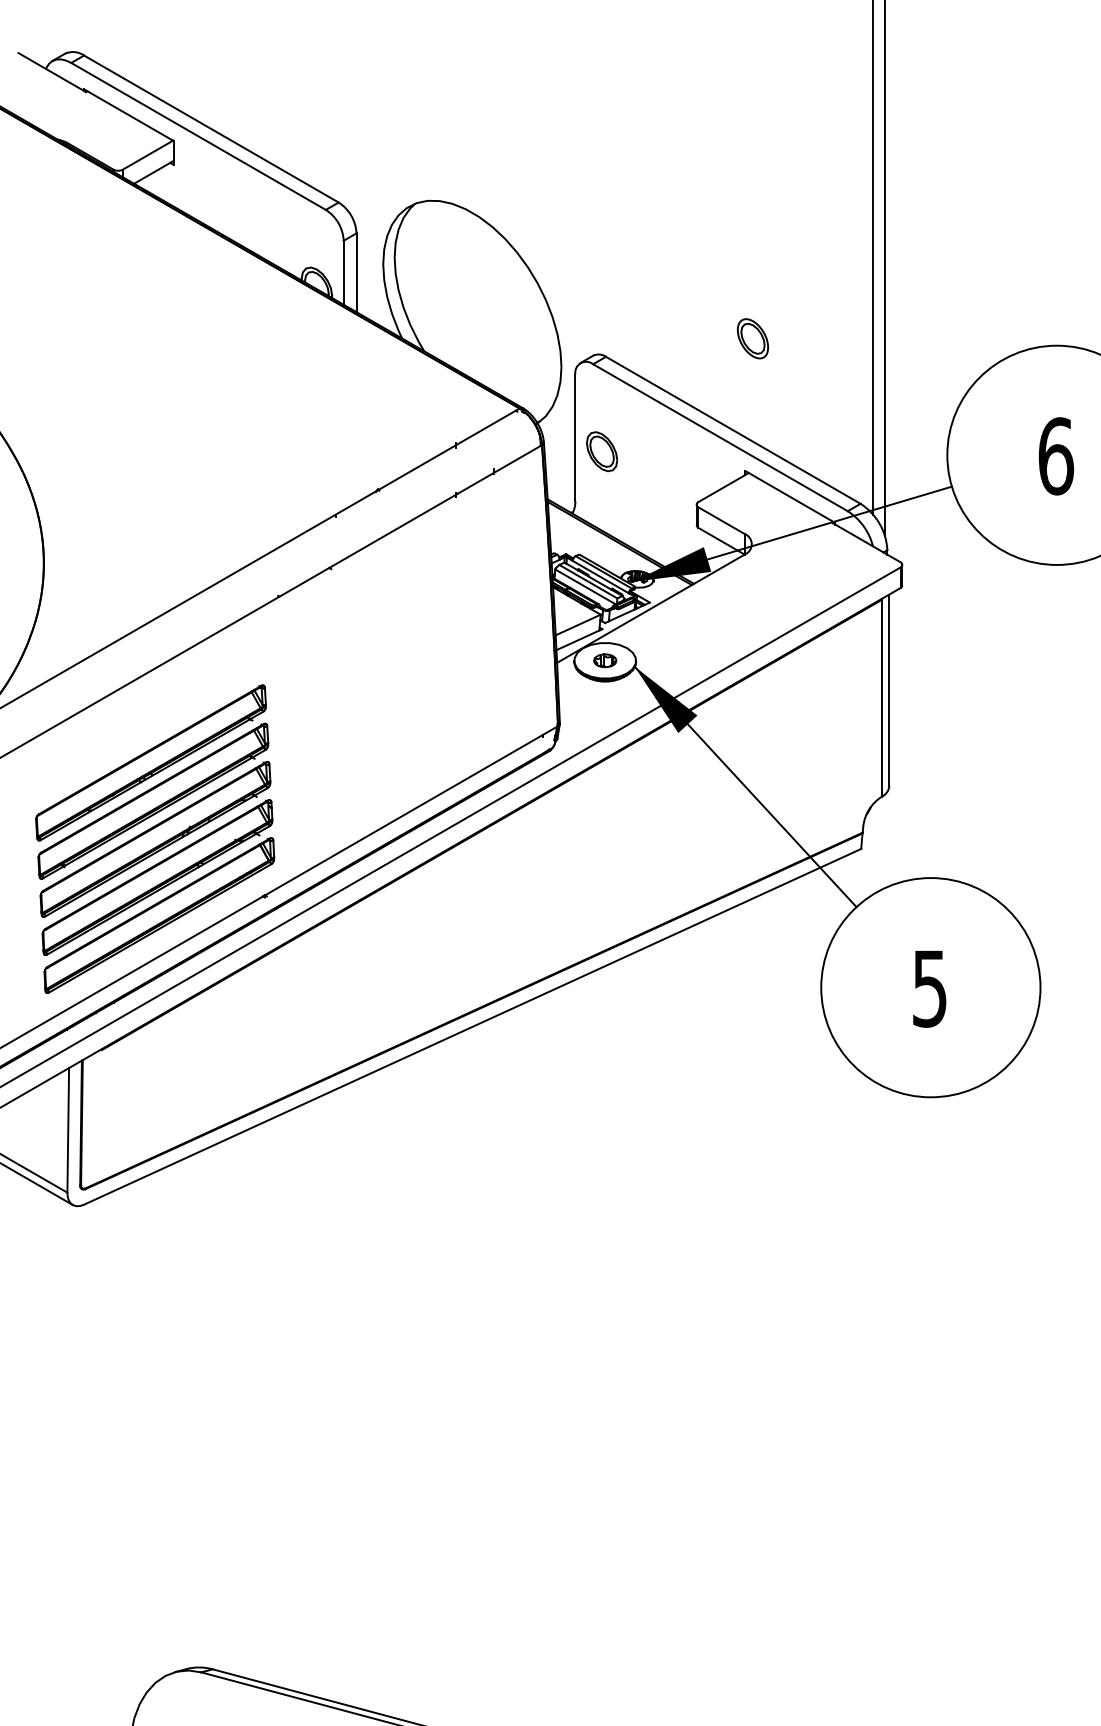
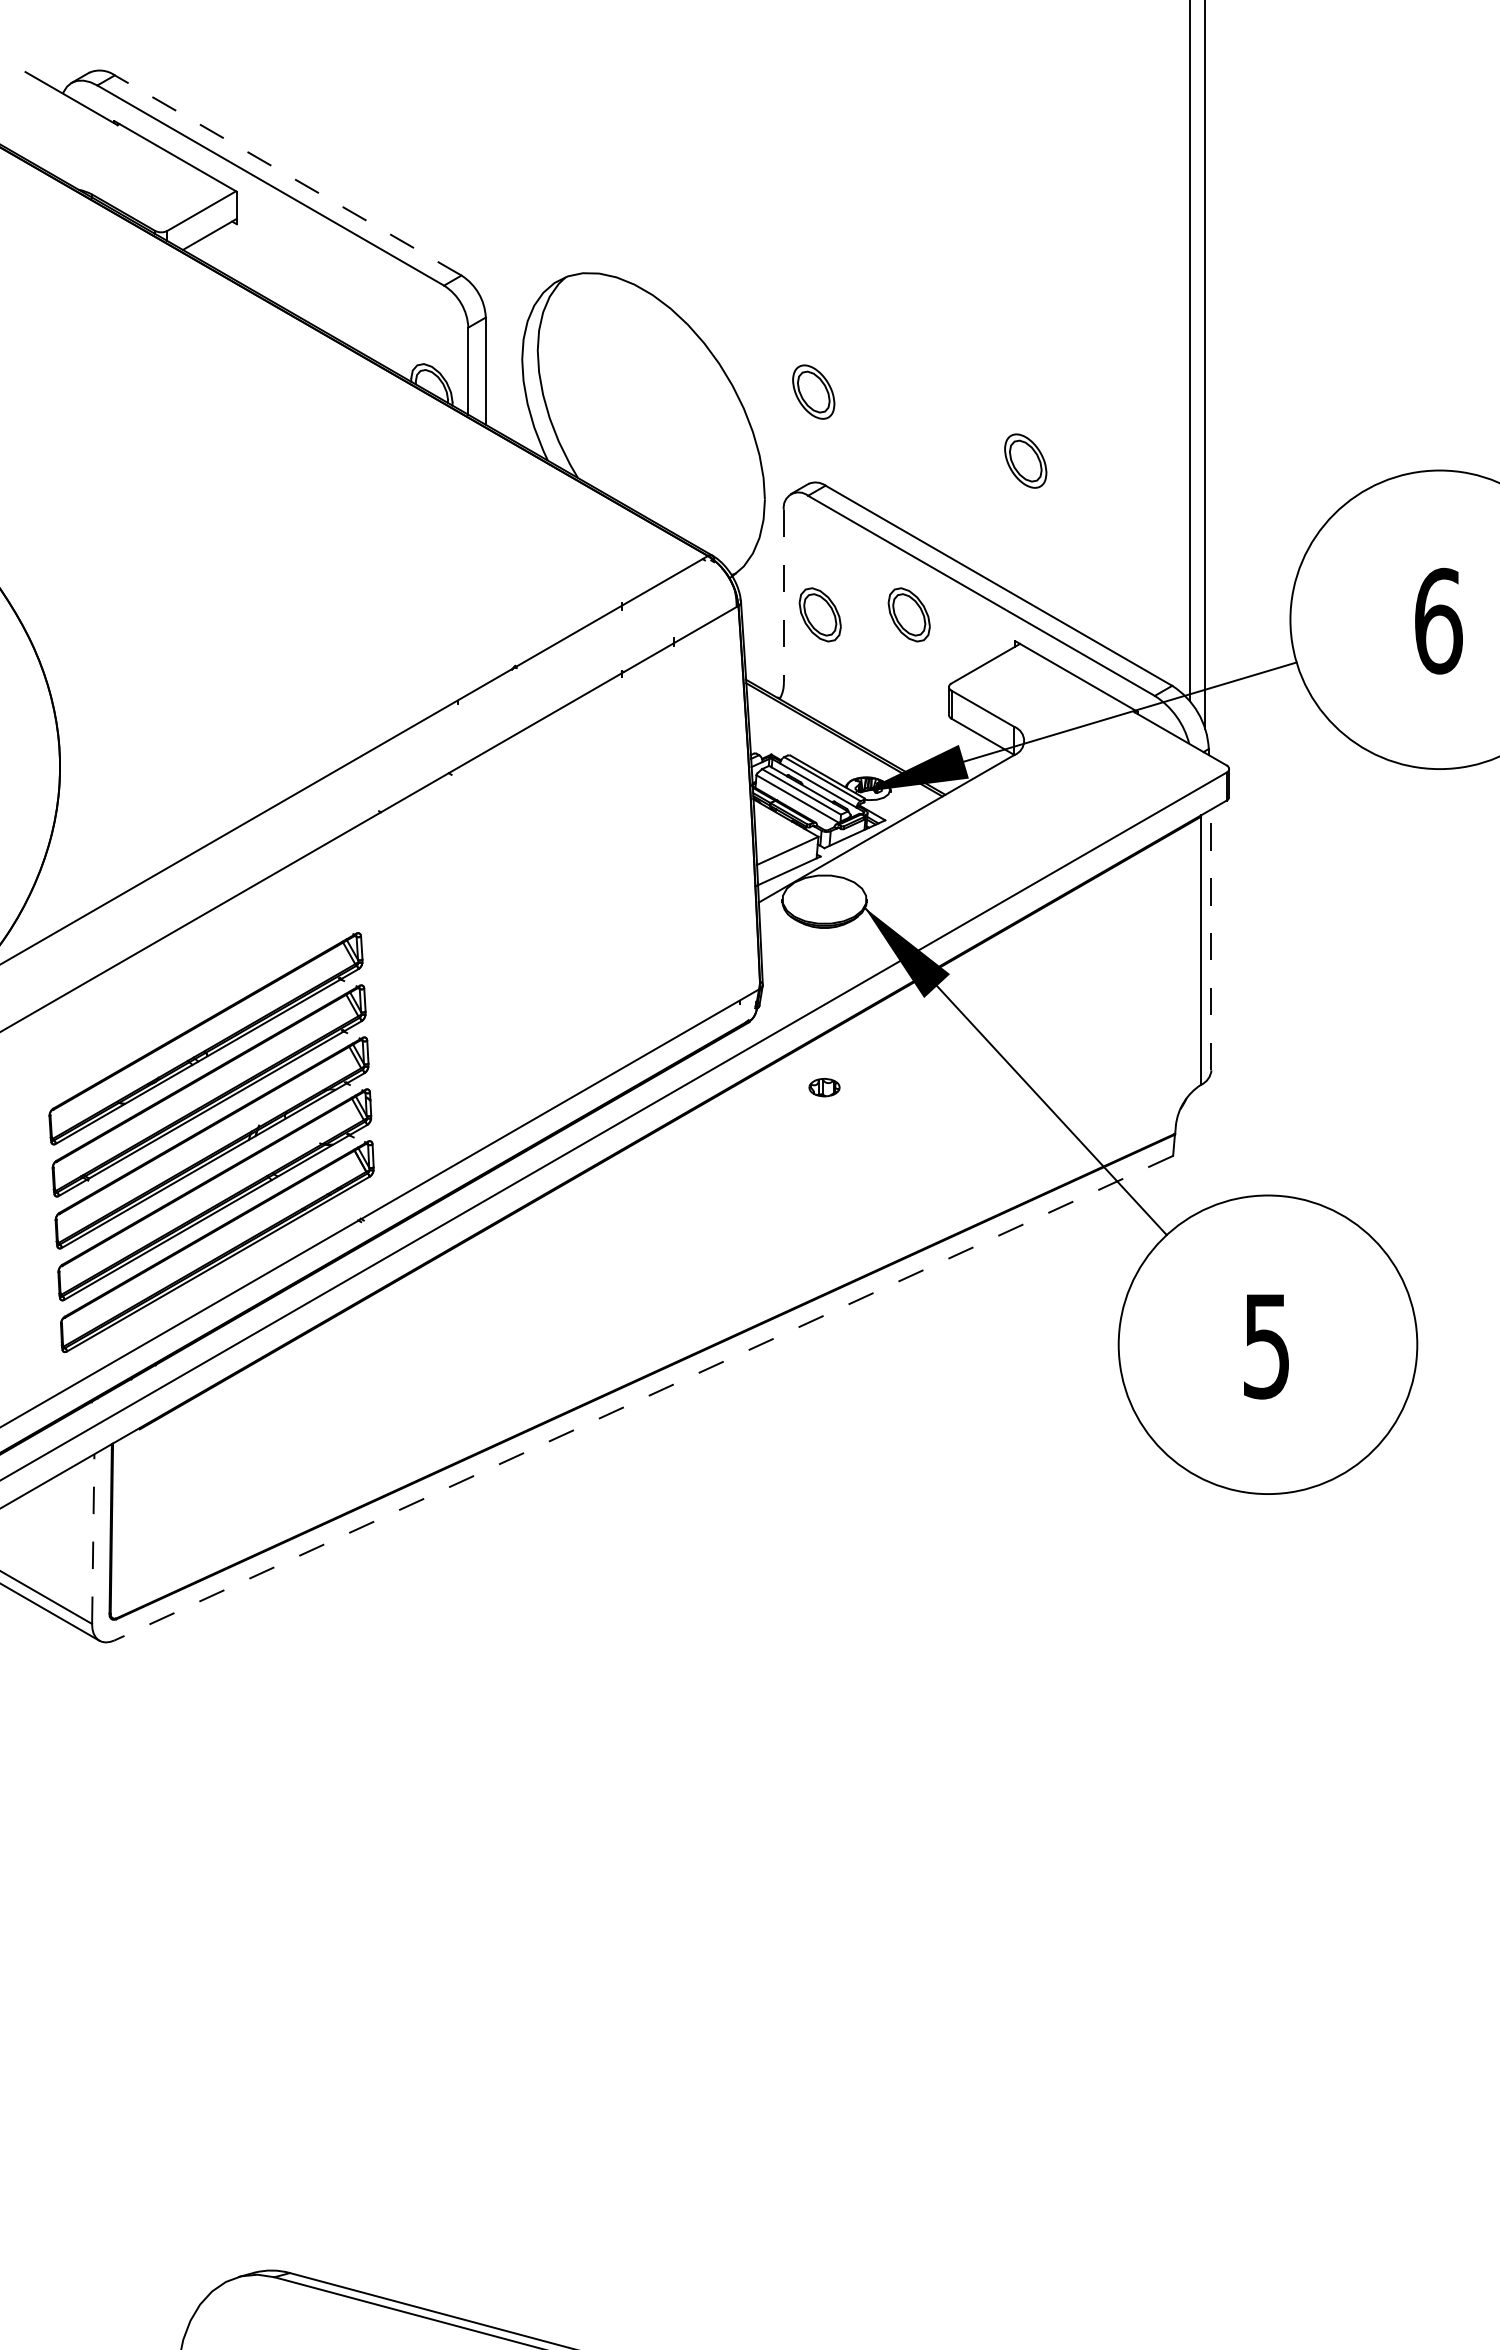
line: (210, 129) -> (287, 175), solid -> dashed
part: (597, 287) -> (813, 391), added
line: (575, 438) -> (783, 596), solid -> dashed
part: (666, 451) -> (908, 614), added
part: (605, 660) -> (824, 1087), moved
line: (889, 690) -> (1211, 939), solid -> dashed
line: (472, 1027) -> (643, 1398), solid -> dashed
line: (68, 1130) -> (93, 1539), solid -> dashed

